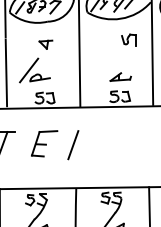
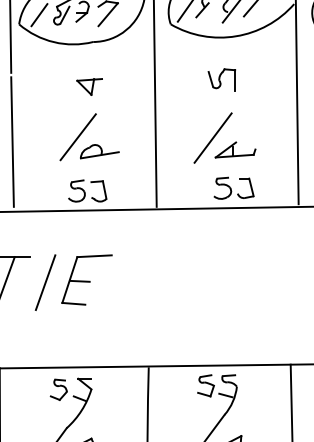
part: (128, 39) -> (221, 78), moved
part: (34, 70) -> (88, 137), moved
line: (108, 70) -> (211, 137), added
line: (73, 145) -> (45, 283), moved

